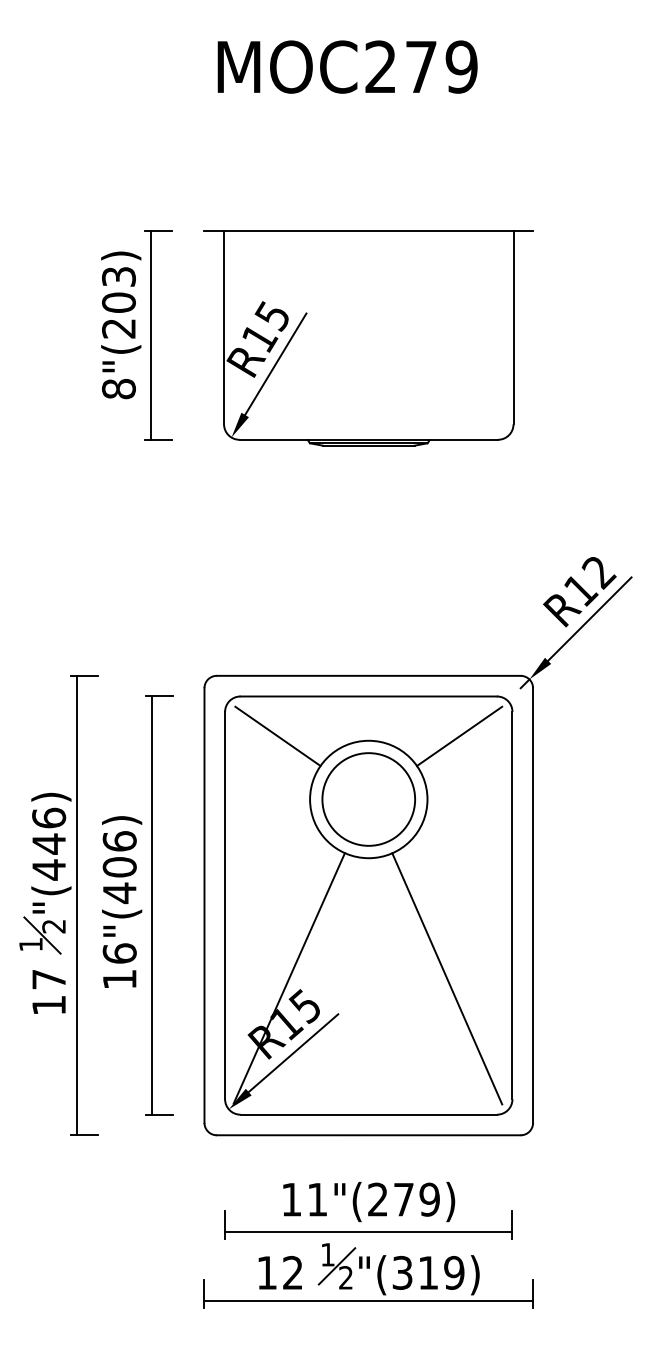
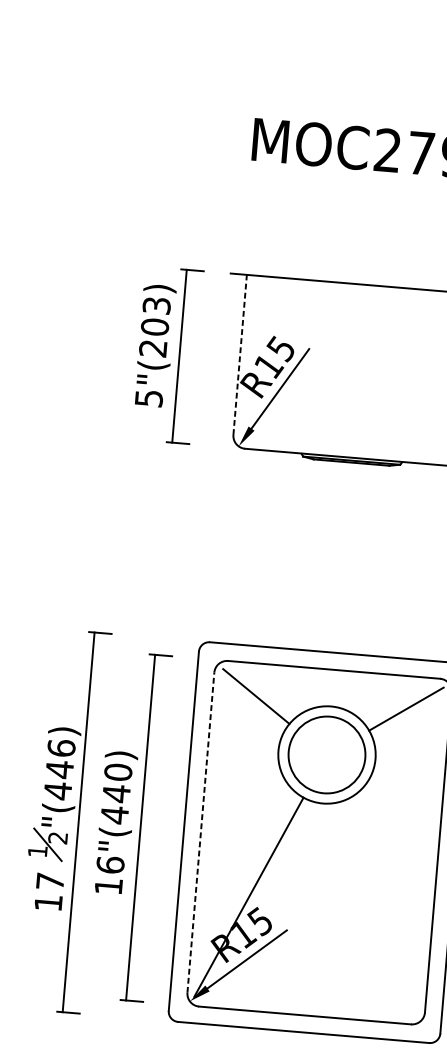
line: (224, 327) -> (240, 354), solid -> dashed
text: (118, 389) -> (148, 398), 8"(203) -> 5"(203)
text: (119, 854) -> (117, 783), 16"(406) -> 16"(440)
line: (225, 905) -> (201, 832), solid -> dashed
line: (447, 978) -> (379, 908), removed

